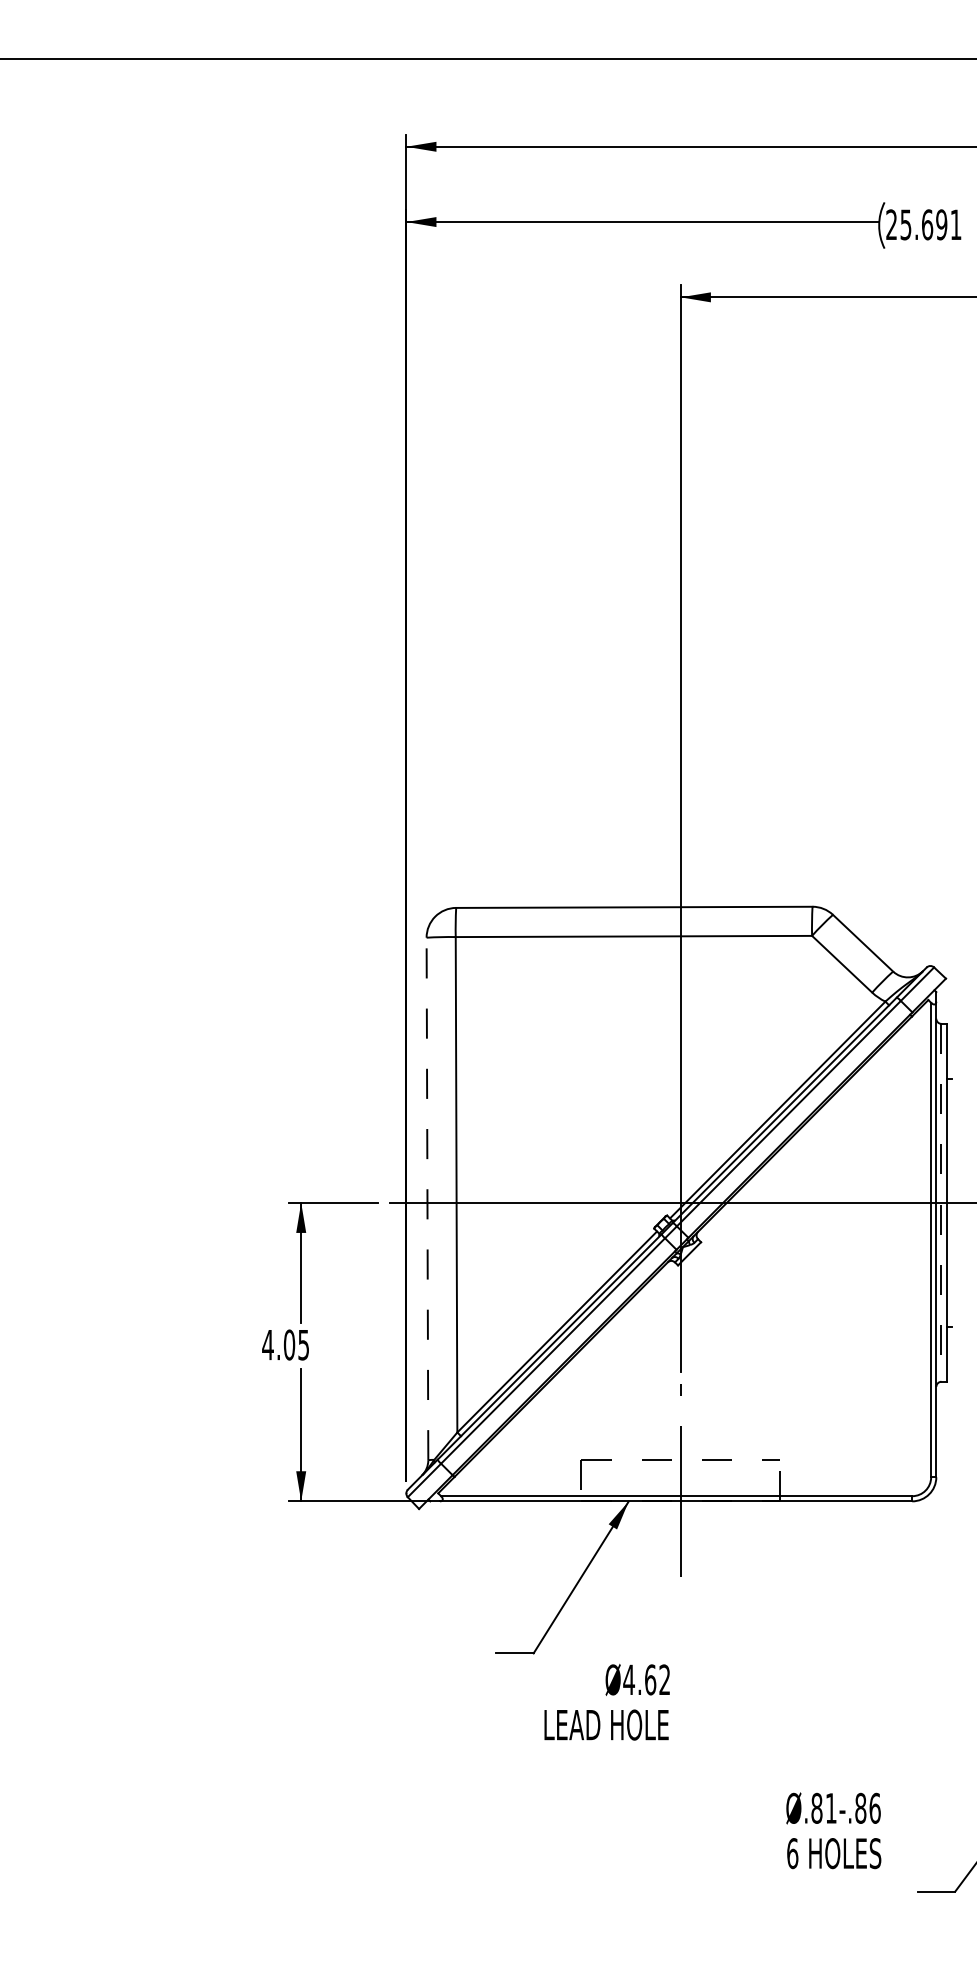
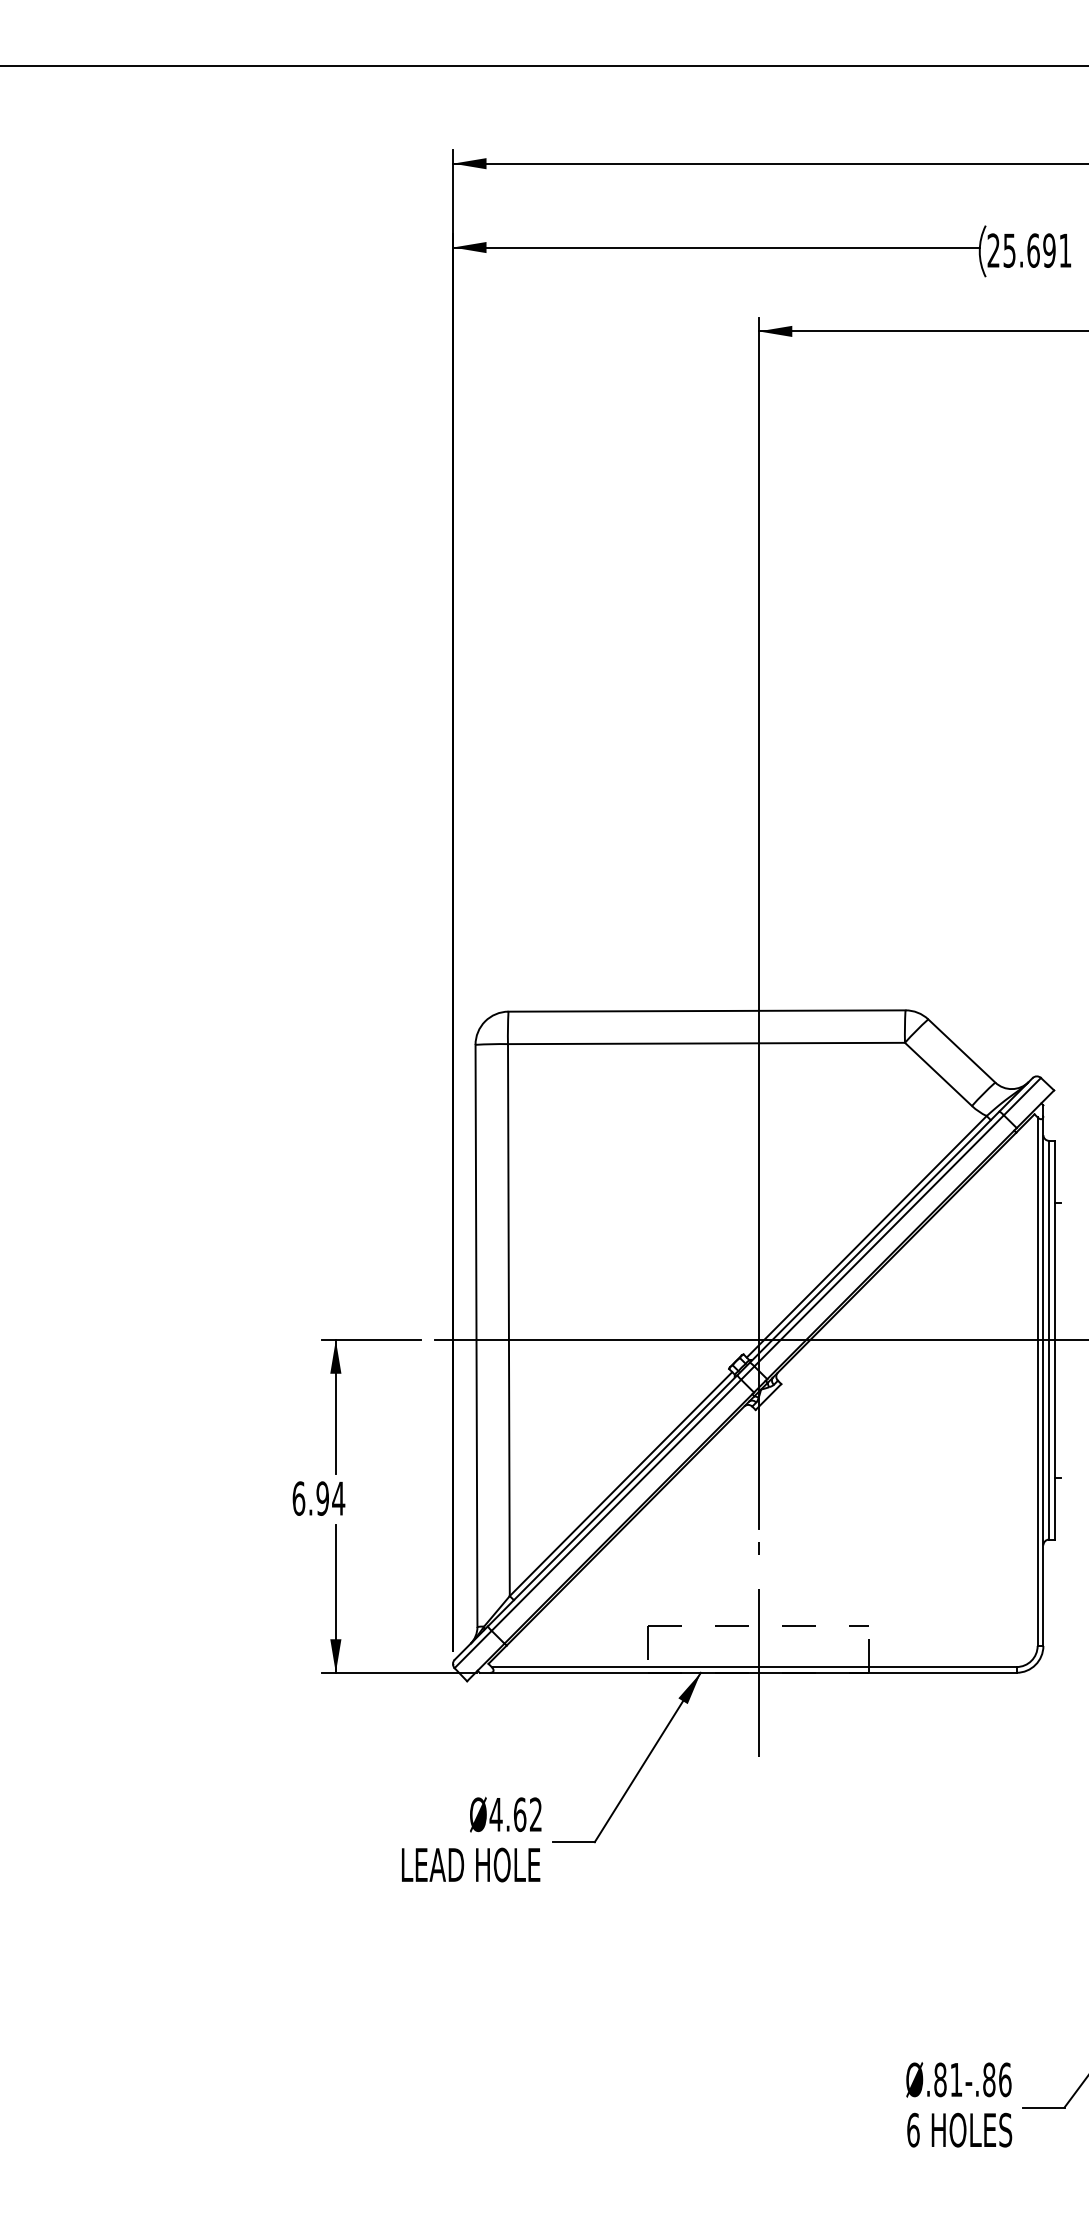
line: (427, 1198) -> (476, 1335), dashed -> solid
line: (941, 1203) -> (1049, 1340), dashed -> solid
text: (285, 1344) -> (318, 1498), 4.05 -> 6.94
text: (606, 1702) -> (471, 1839), moved
text: (834, 1830) -> (959, 2104), moved

